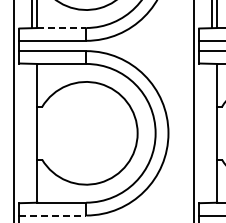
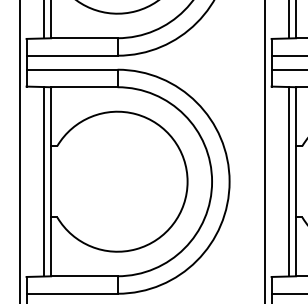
line: (62, 28) -> (85, 38), dashed -> solid
line: (32, 132) -> (44, 180), added
line: (212, 132) -> (289, 180), added
line: (53, 215) -> (72, 293), dashed -> solid

